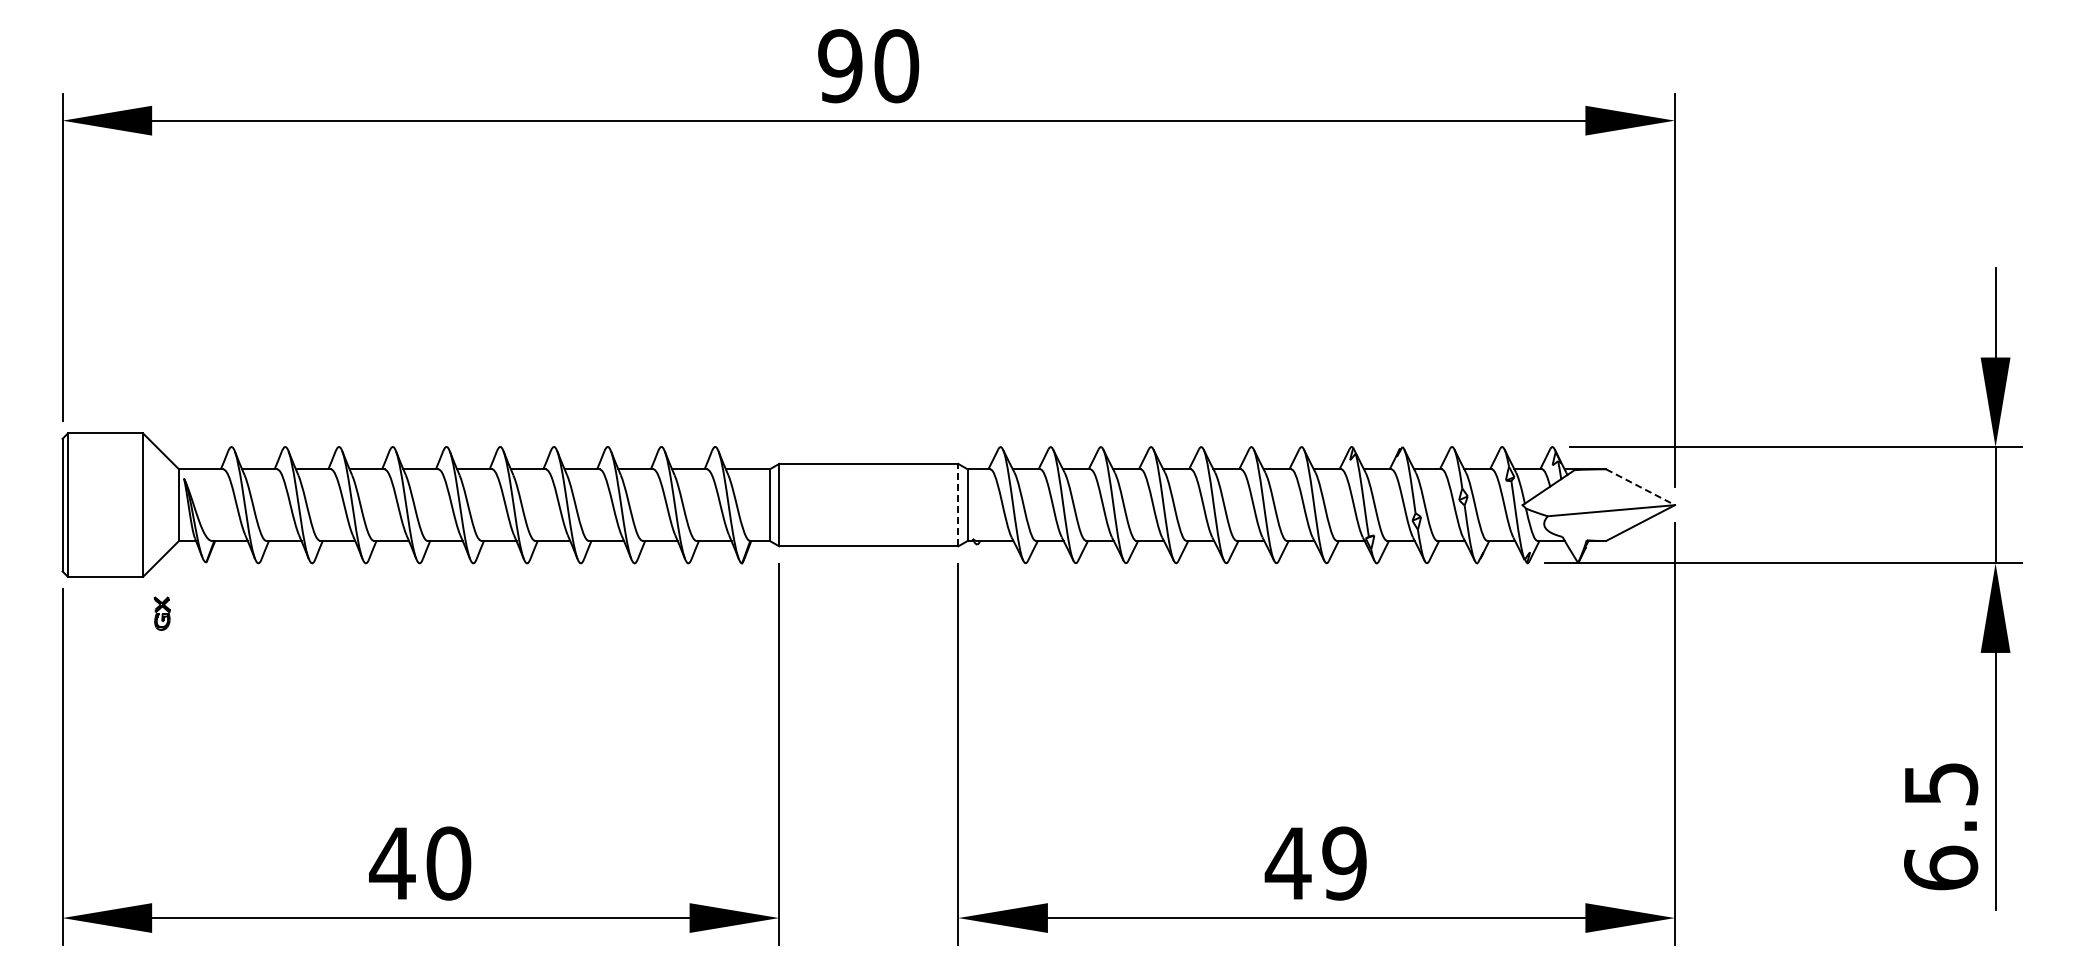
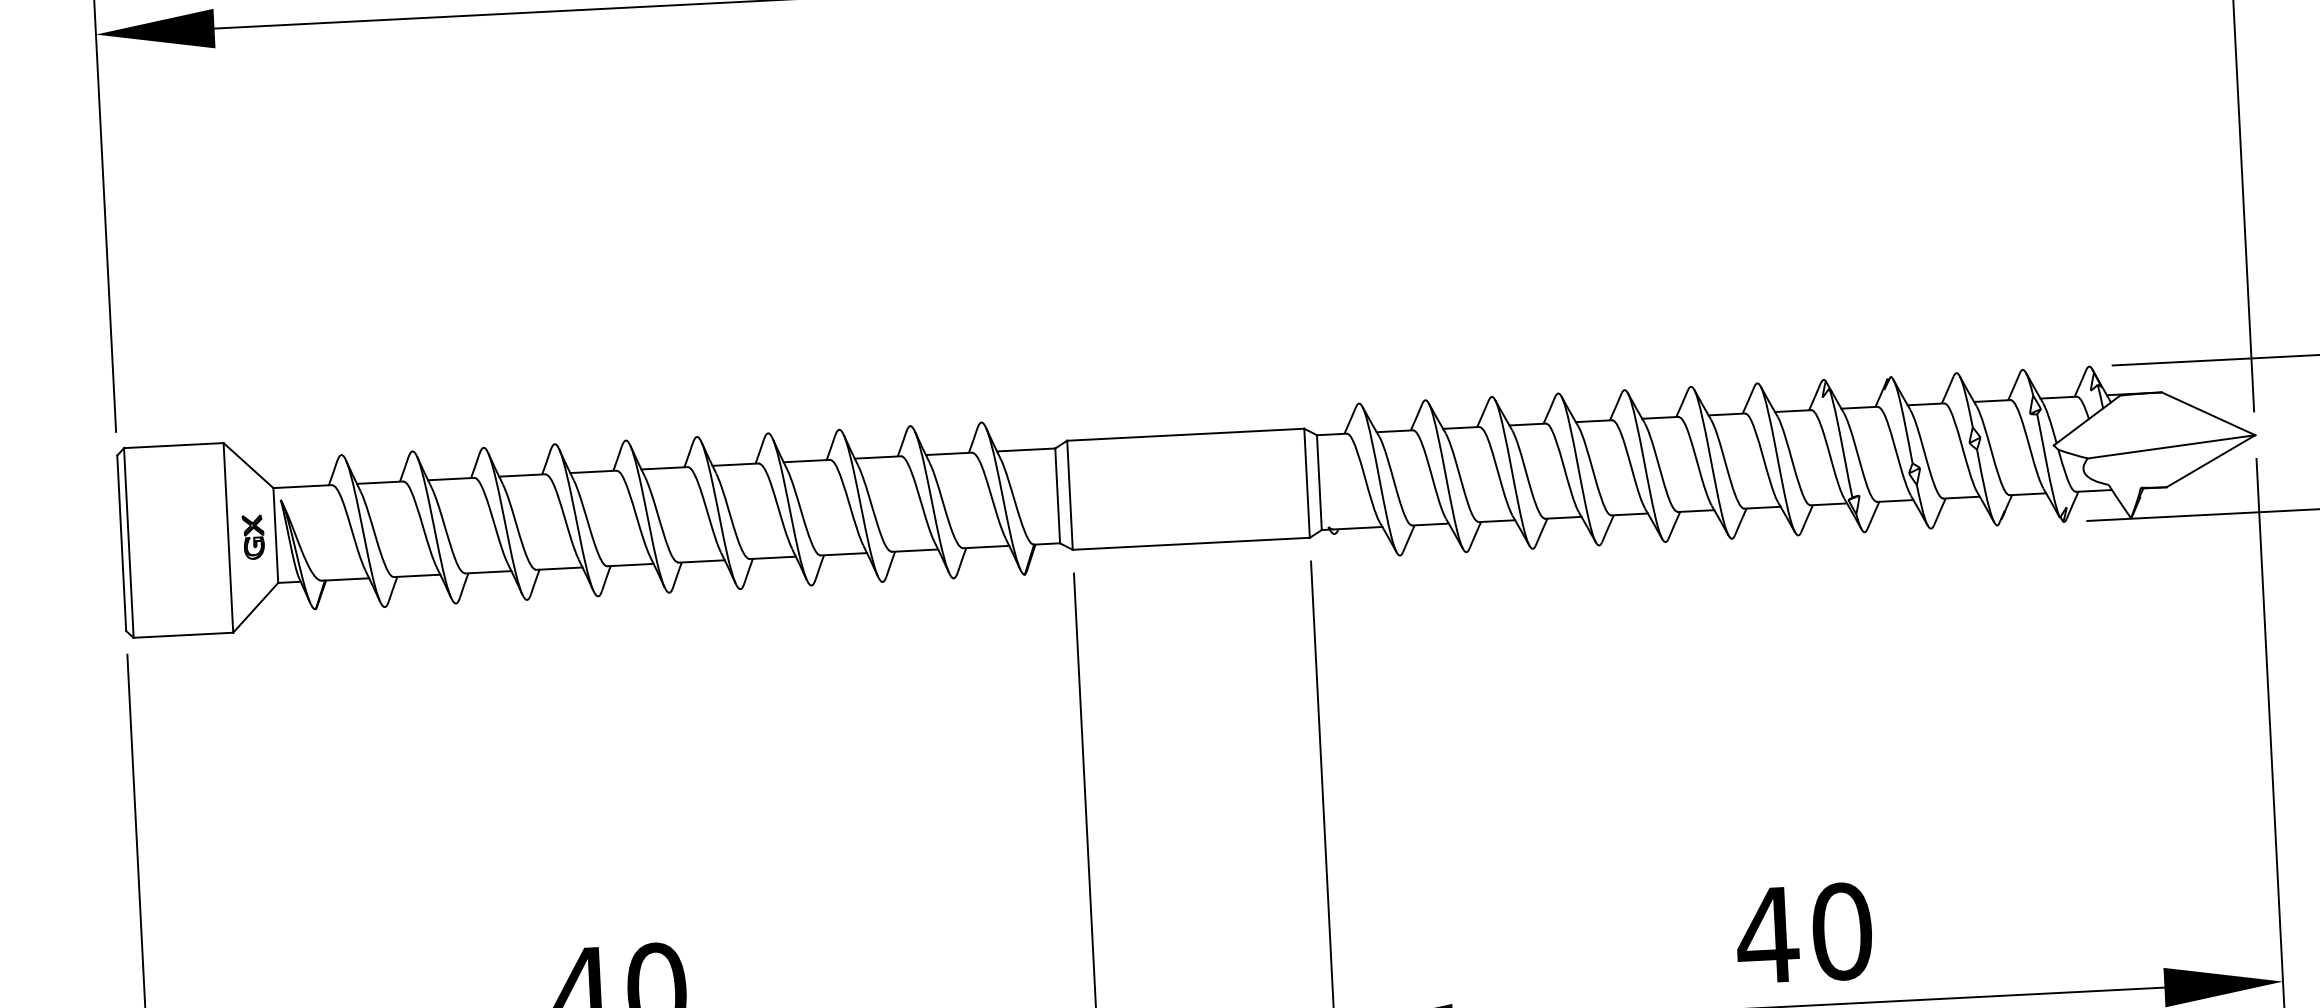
line: (1640, 487) -> (2208, 414), dashed -> solid
line: (958, 504) -> (1307, 482), dashed -> solid
part: (161, 613) -> (252, 537), moved
text: (1344, 863) -> (1842, 931), 49 -> 40

